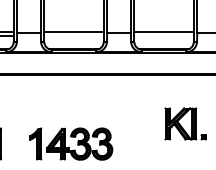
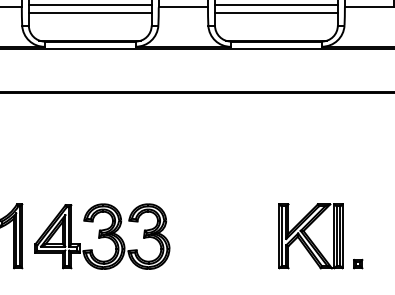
line: (73, 36) -> (89, 14), added
line: (163, 36) -> (275, 14), added
part: (185, 123) -> (320, 235), moved

